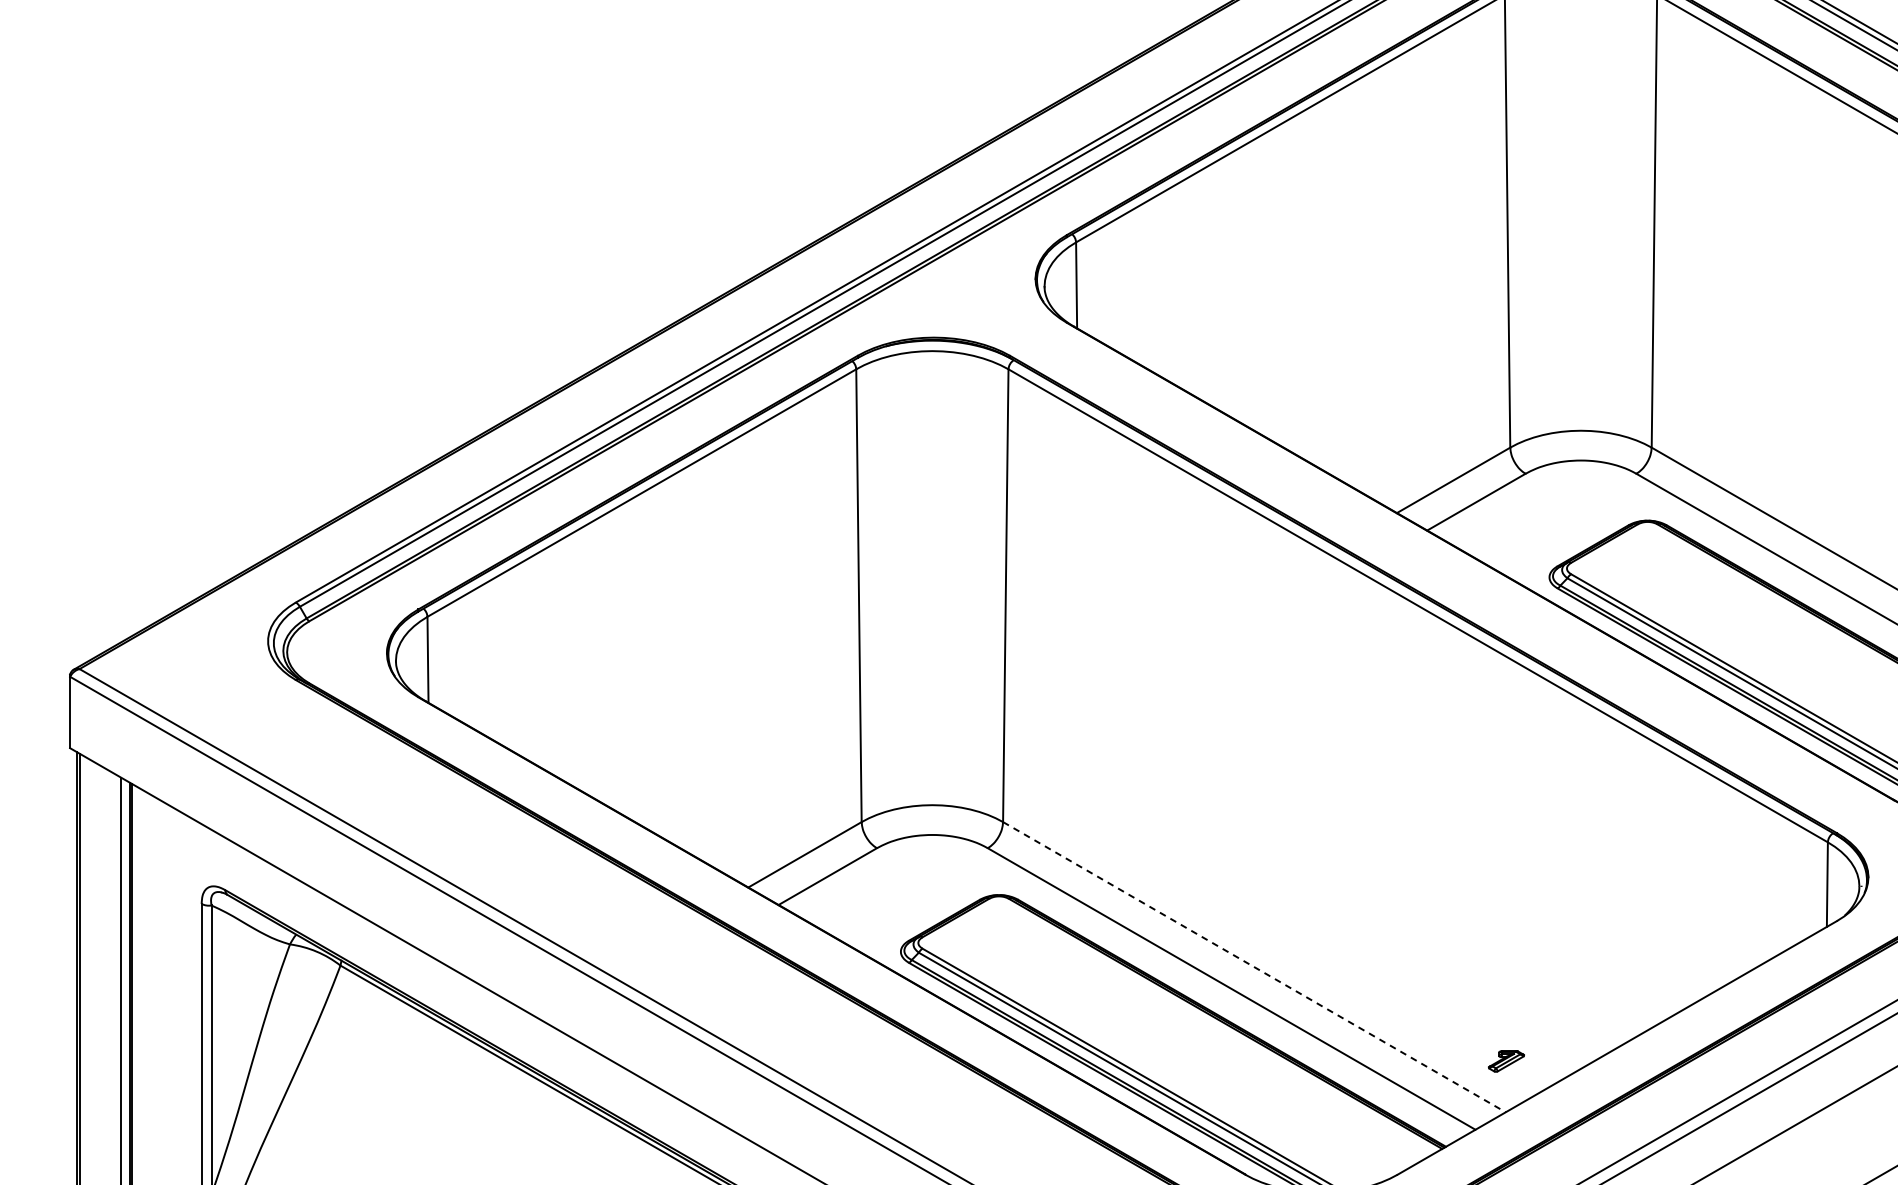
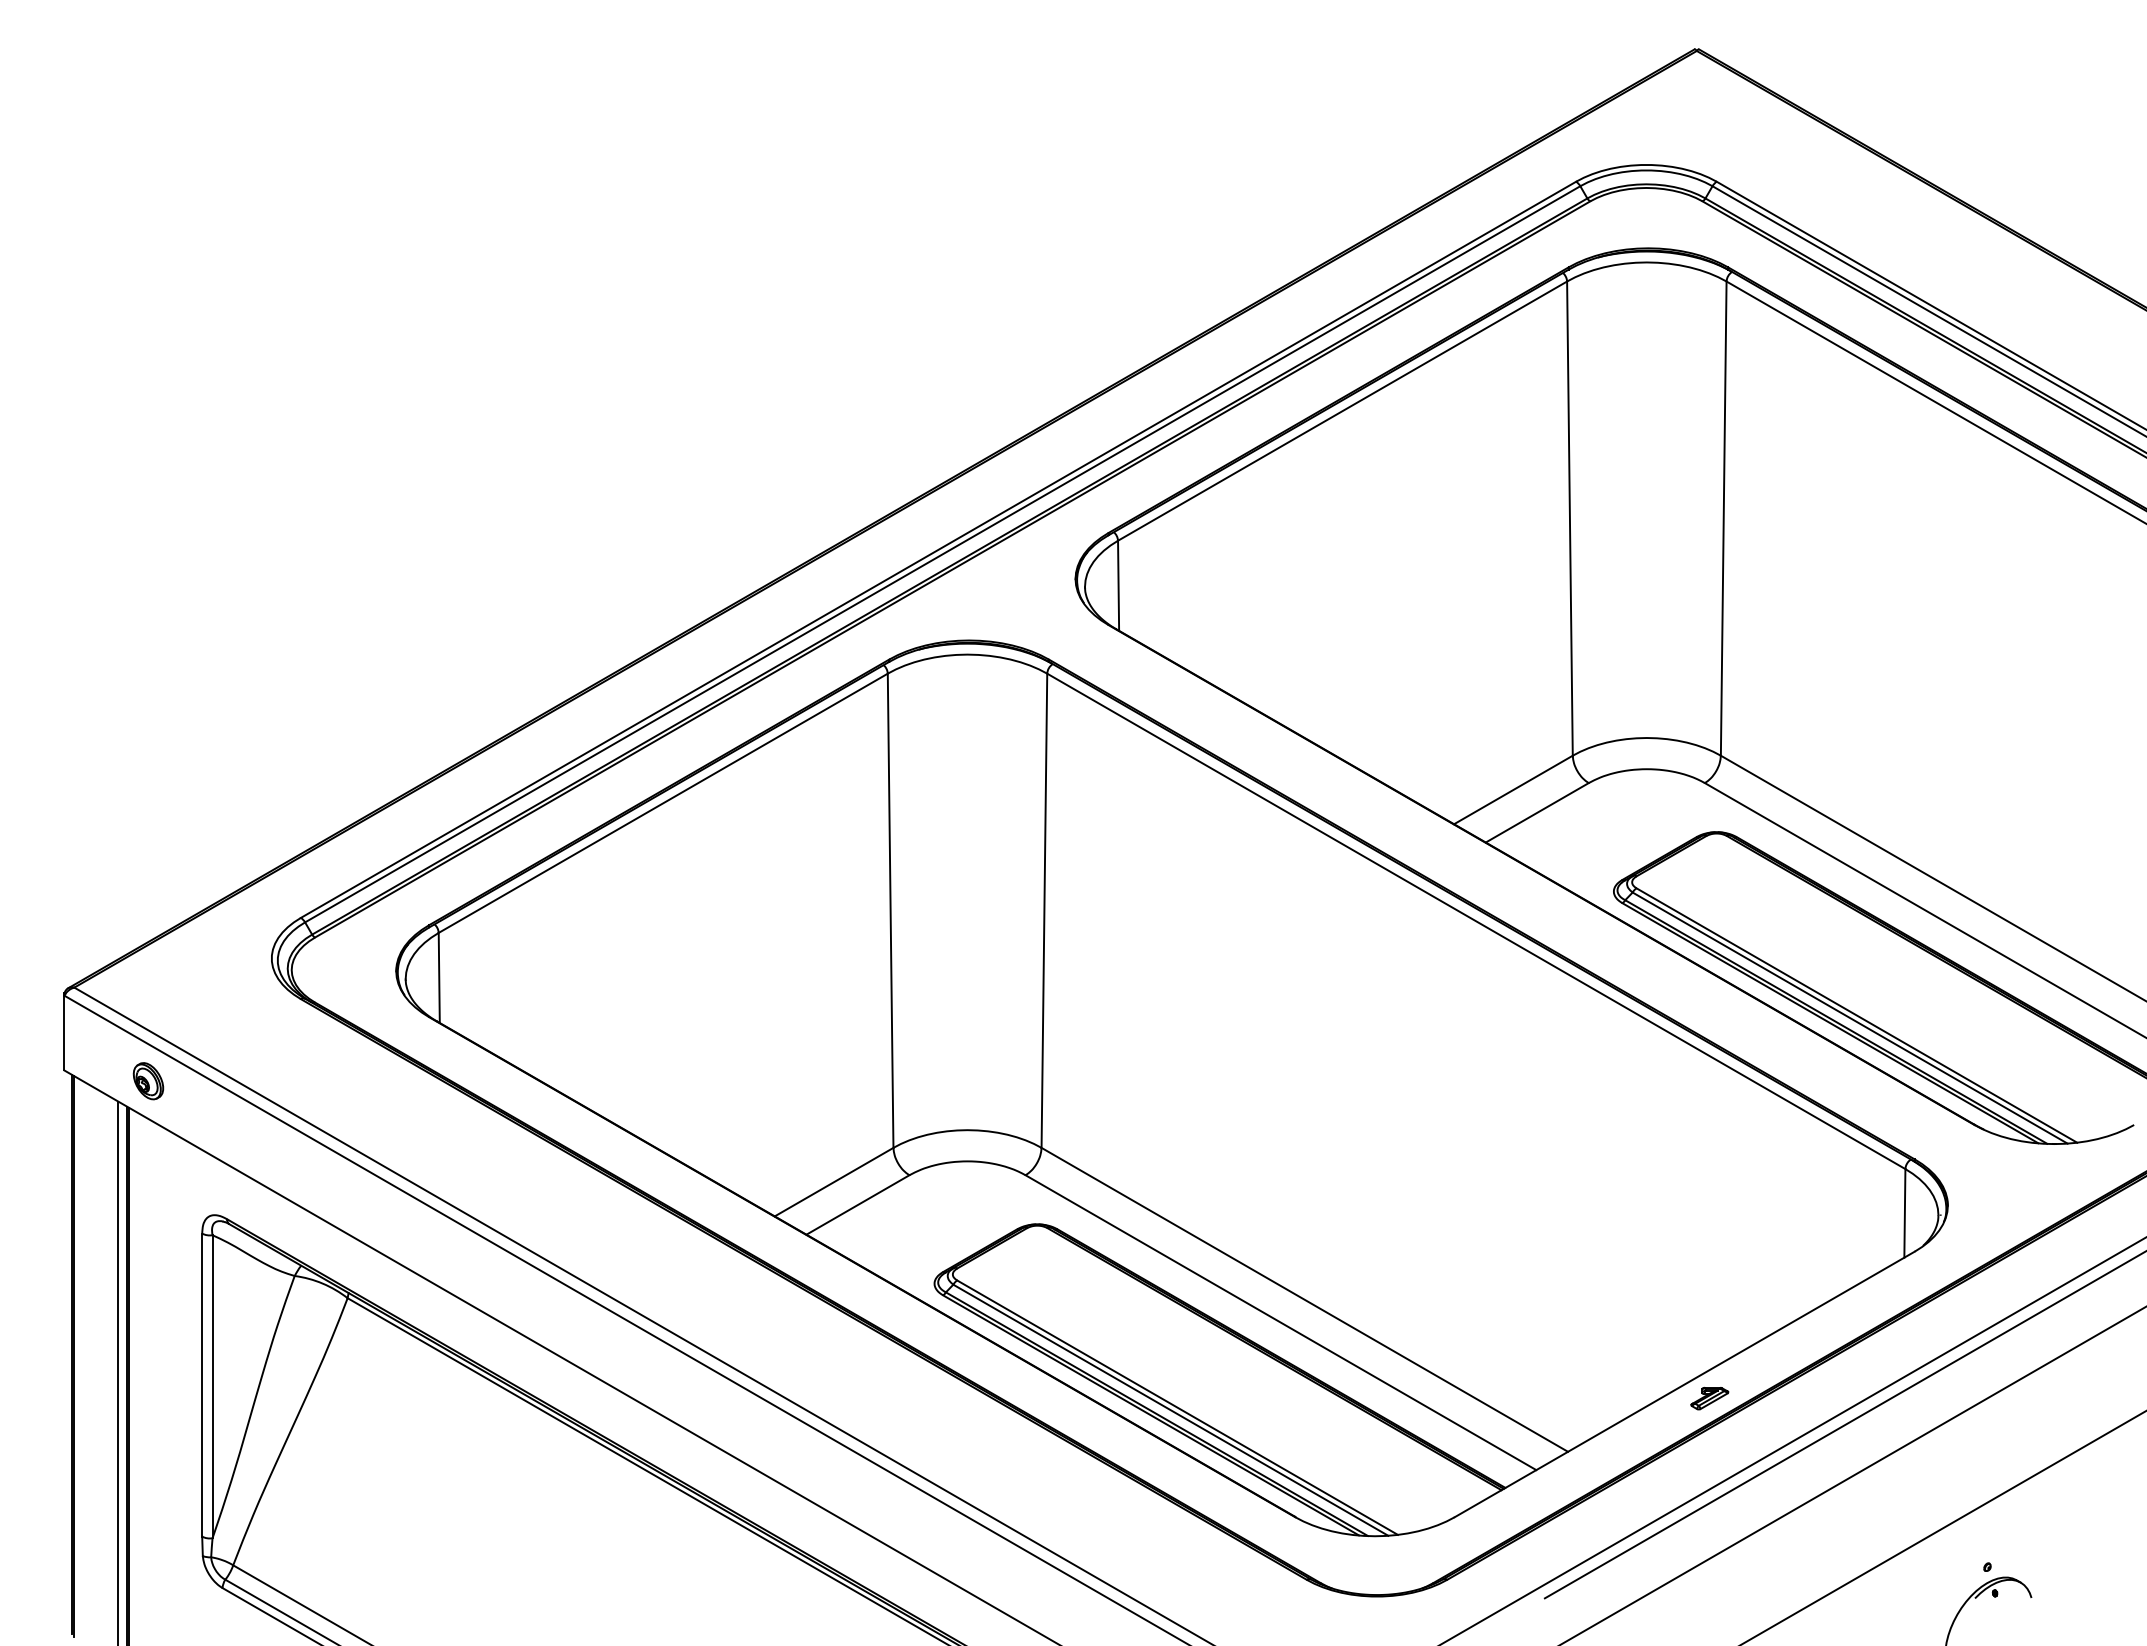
part: (150, 758) -> (148, 1081), added
line: (1254, 966) -> (1304, 1299), dashed -> solid
part: (1506, 1061) -> (1709, 1398), moved

